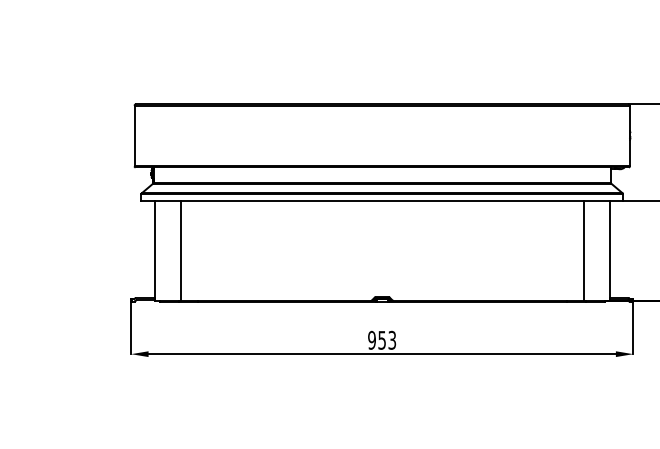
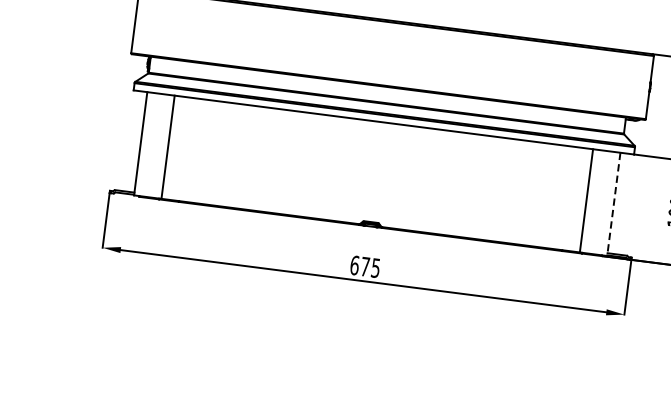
line: (609, 251) -> (613, 204), solid -> dashed
text: (382, 339) -> (365, 265), 953 -> 675

